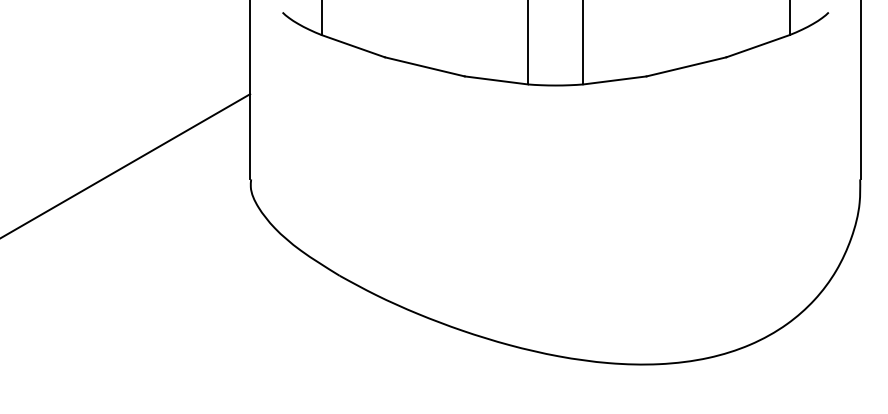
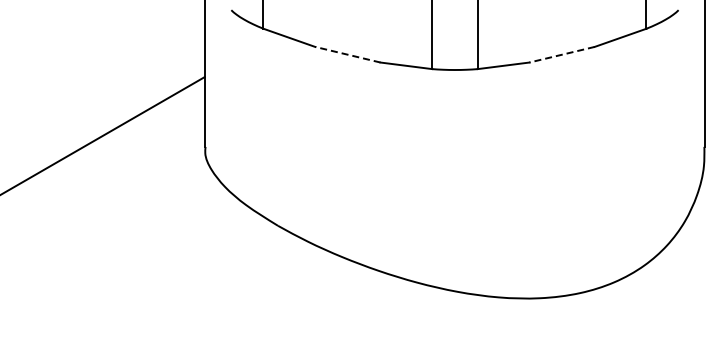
line: (424, 66) -> (347, 54), solid -> dashed
line: (686, 66) -> (562, 54), solid -> dashed

